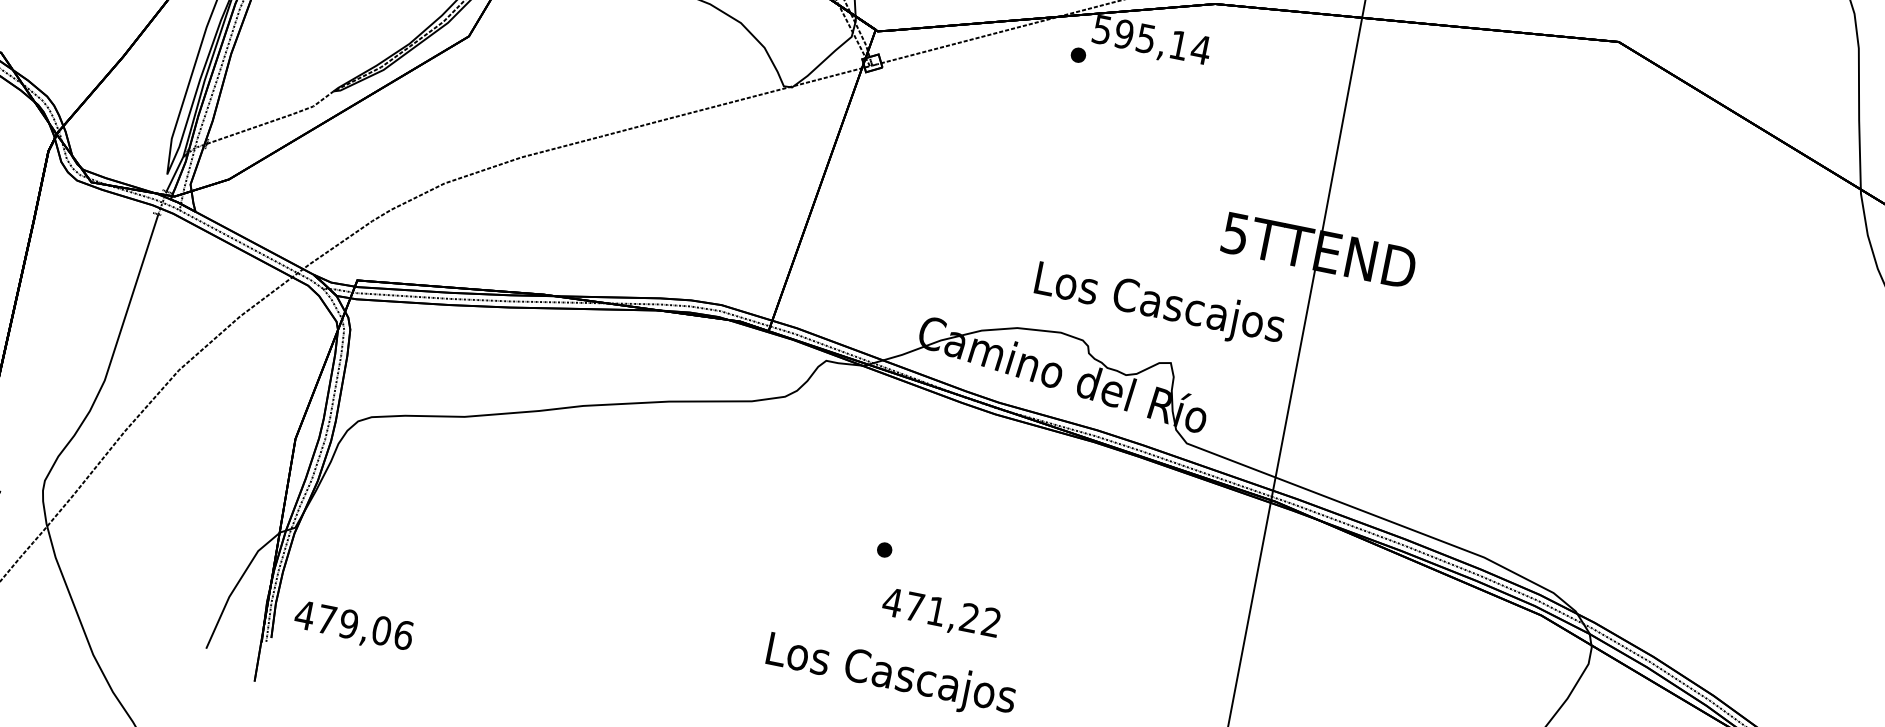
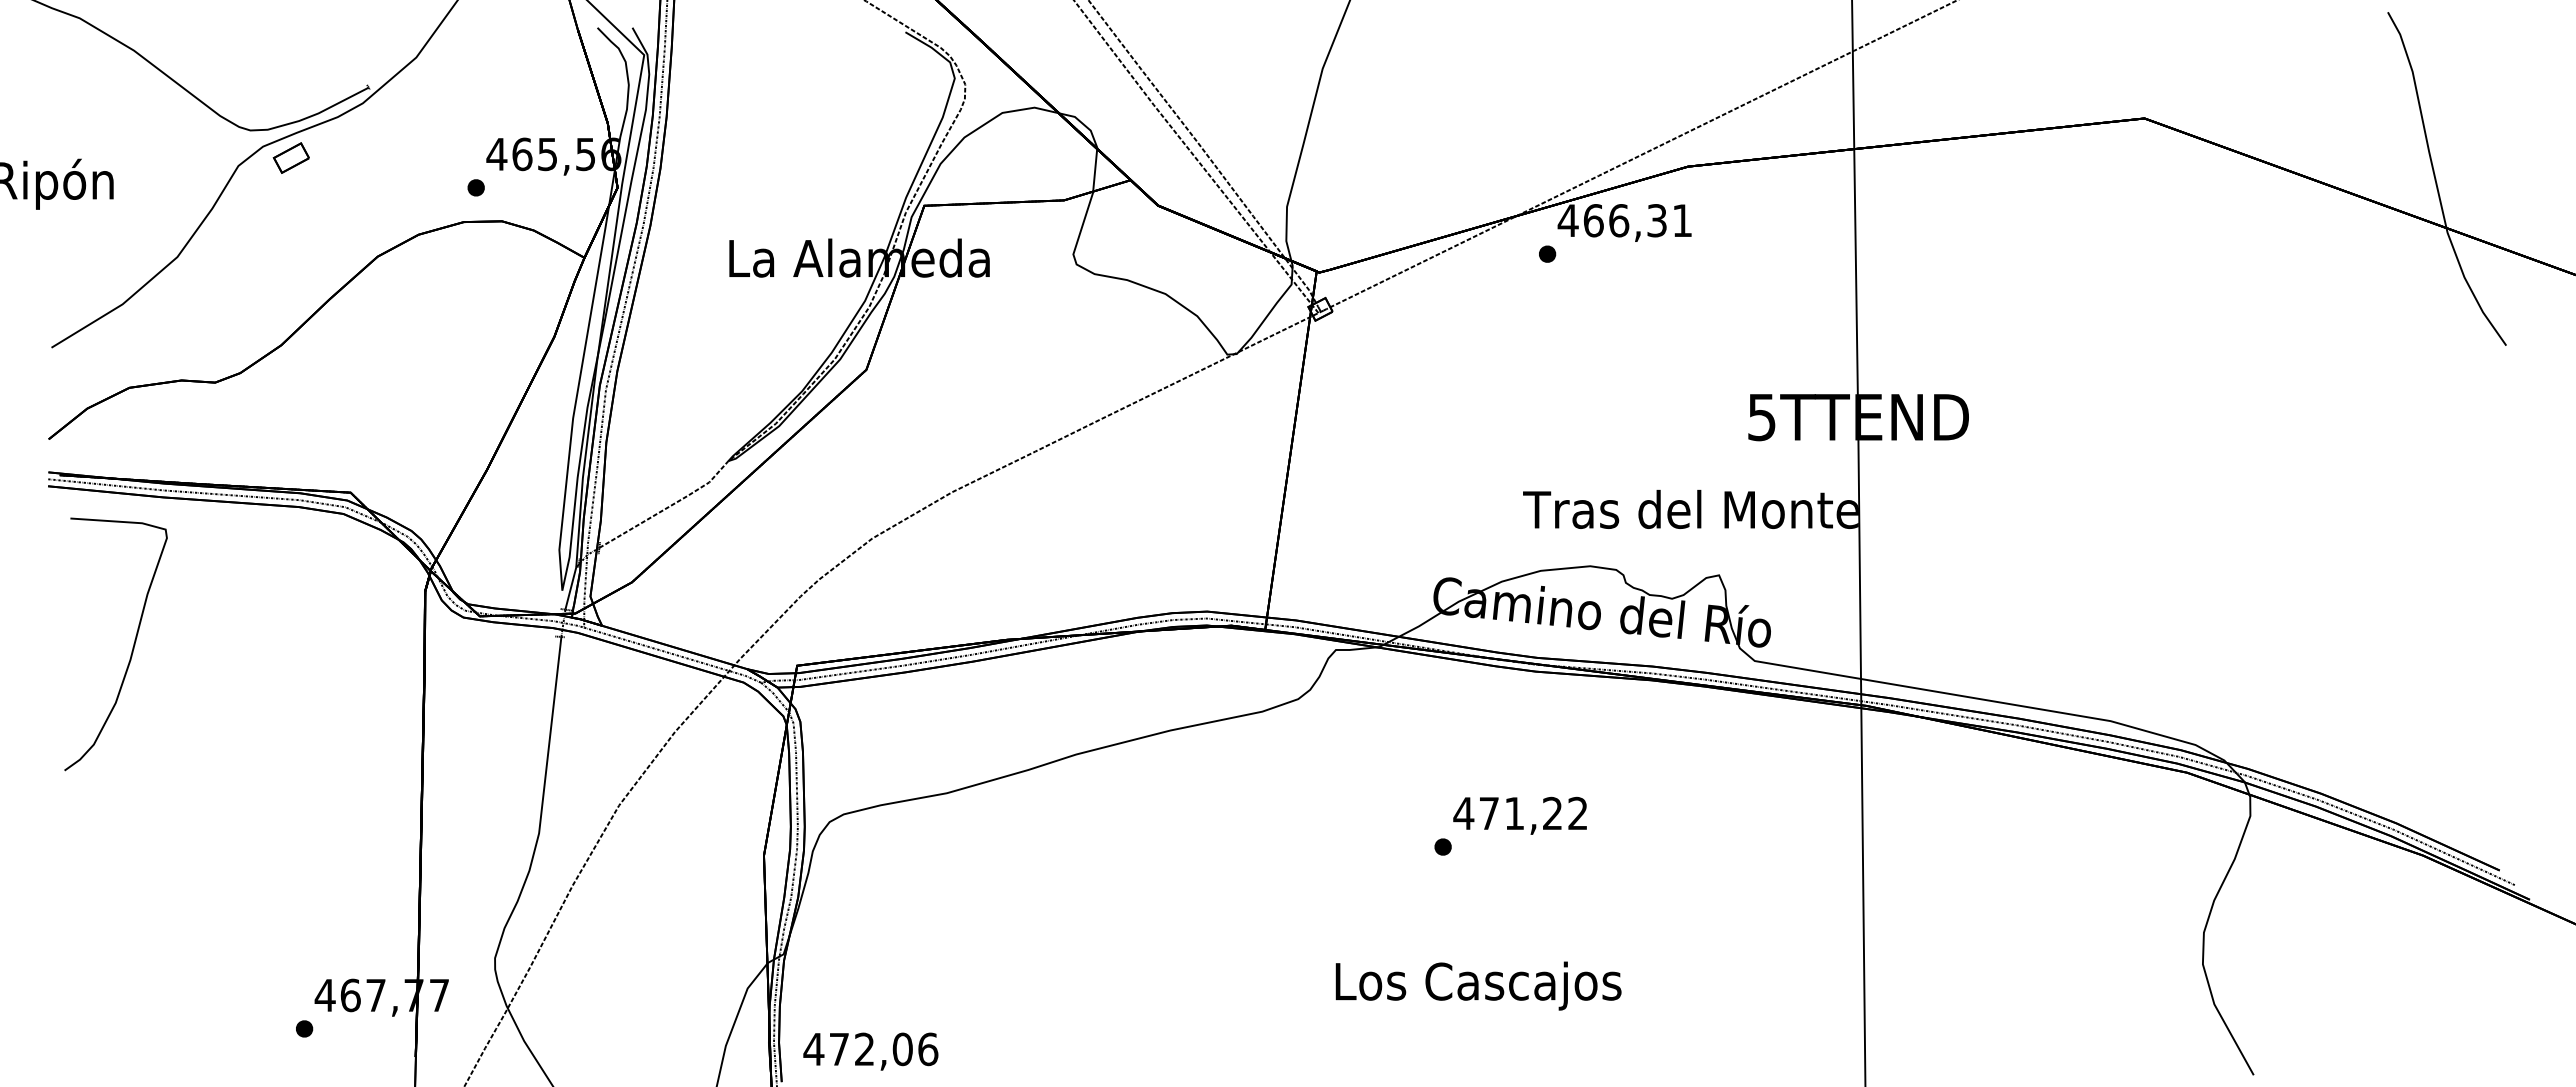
text: (1150, 39) -> (1624, 220), 595,14 -> 466,31
text: (1156, 304) -> (1690, 513), Los Cascajos -> Tras del Monte
text: (940, 613) -> (1519, 815), moved
text: (348, 624) -> (864, 1049), 479,06 -> 472,06

